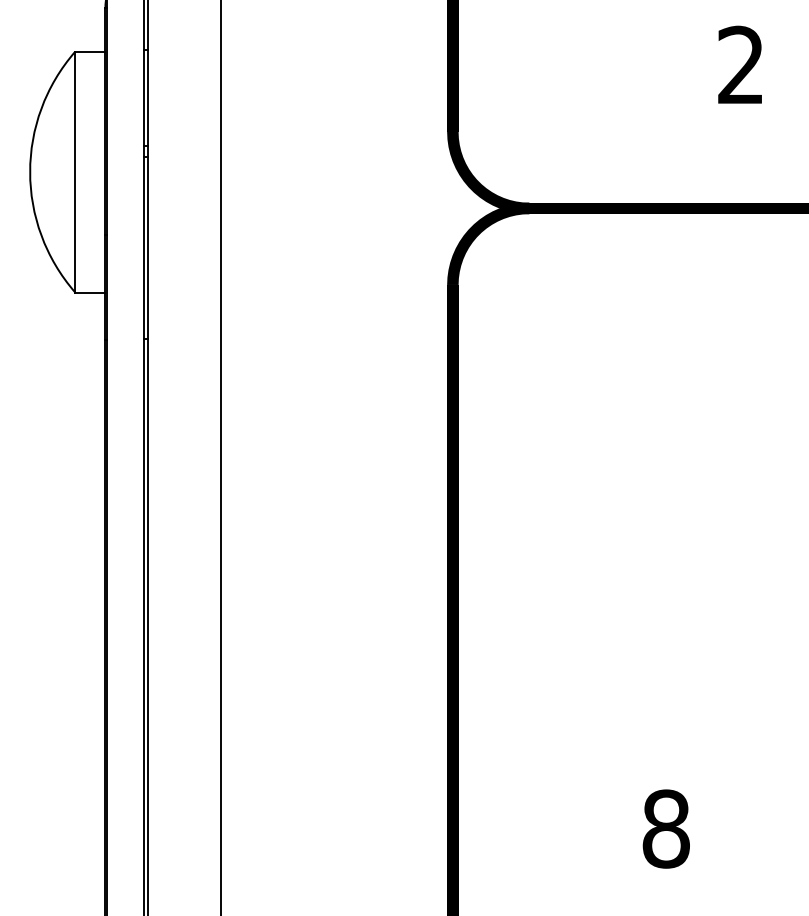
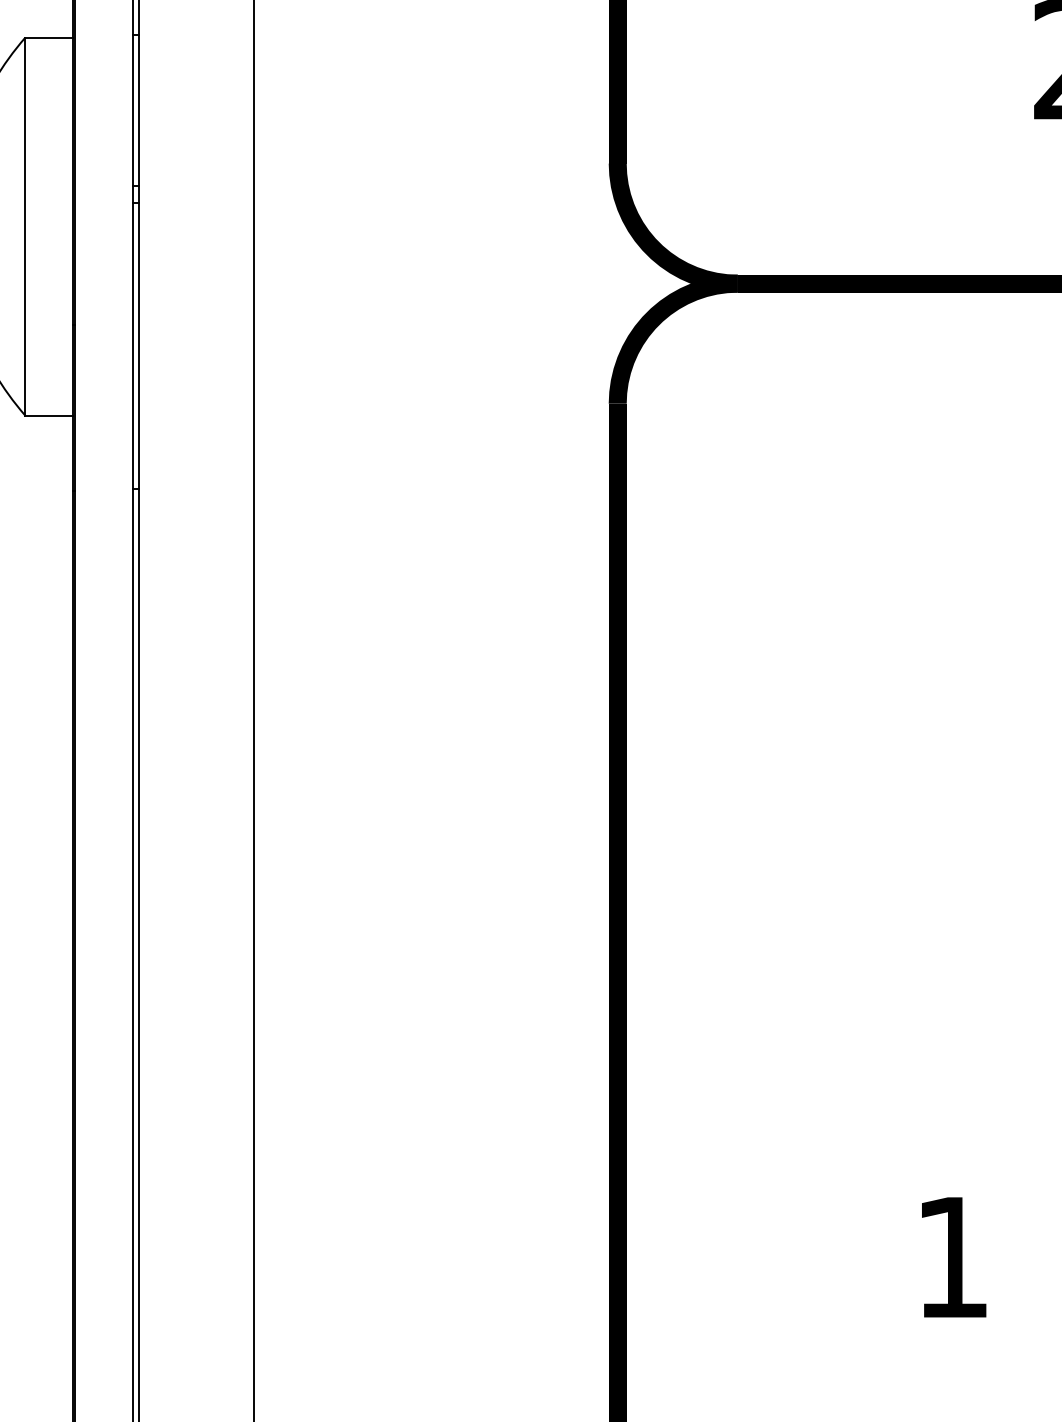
text: (665, 828) -> (951, 1256), 8 -> 1

